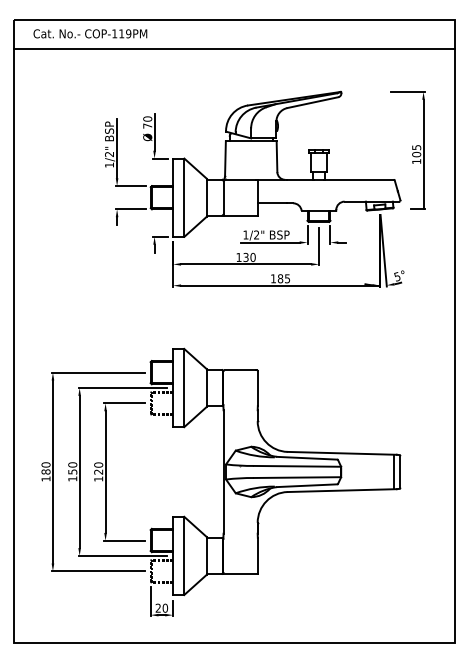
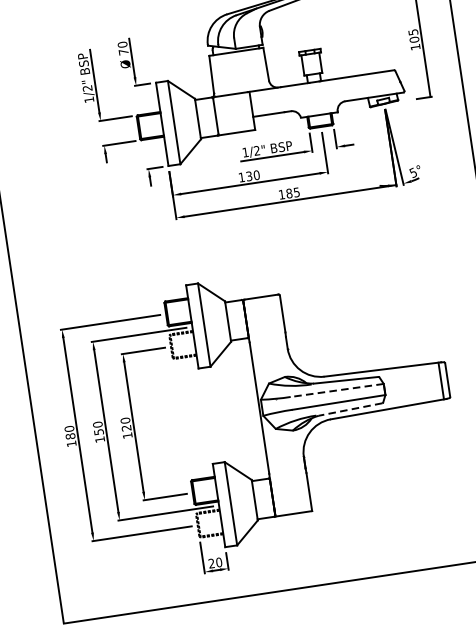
line: (297, 466) -> (337, 390), solid -> dashed
line: (306, 485) -> (349, 409), solid -> dashed

